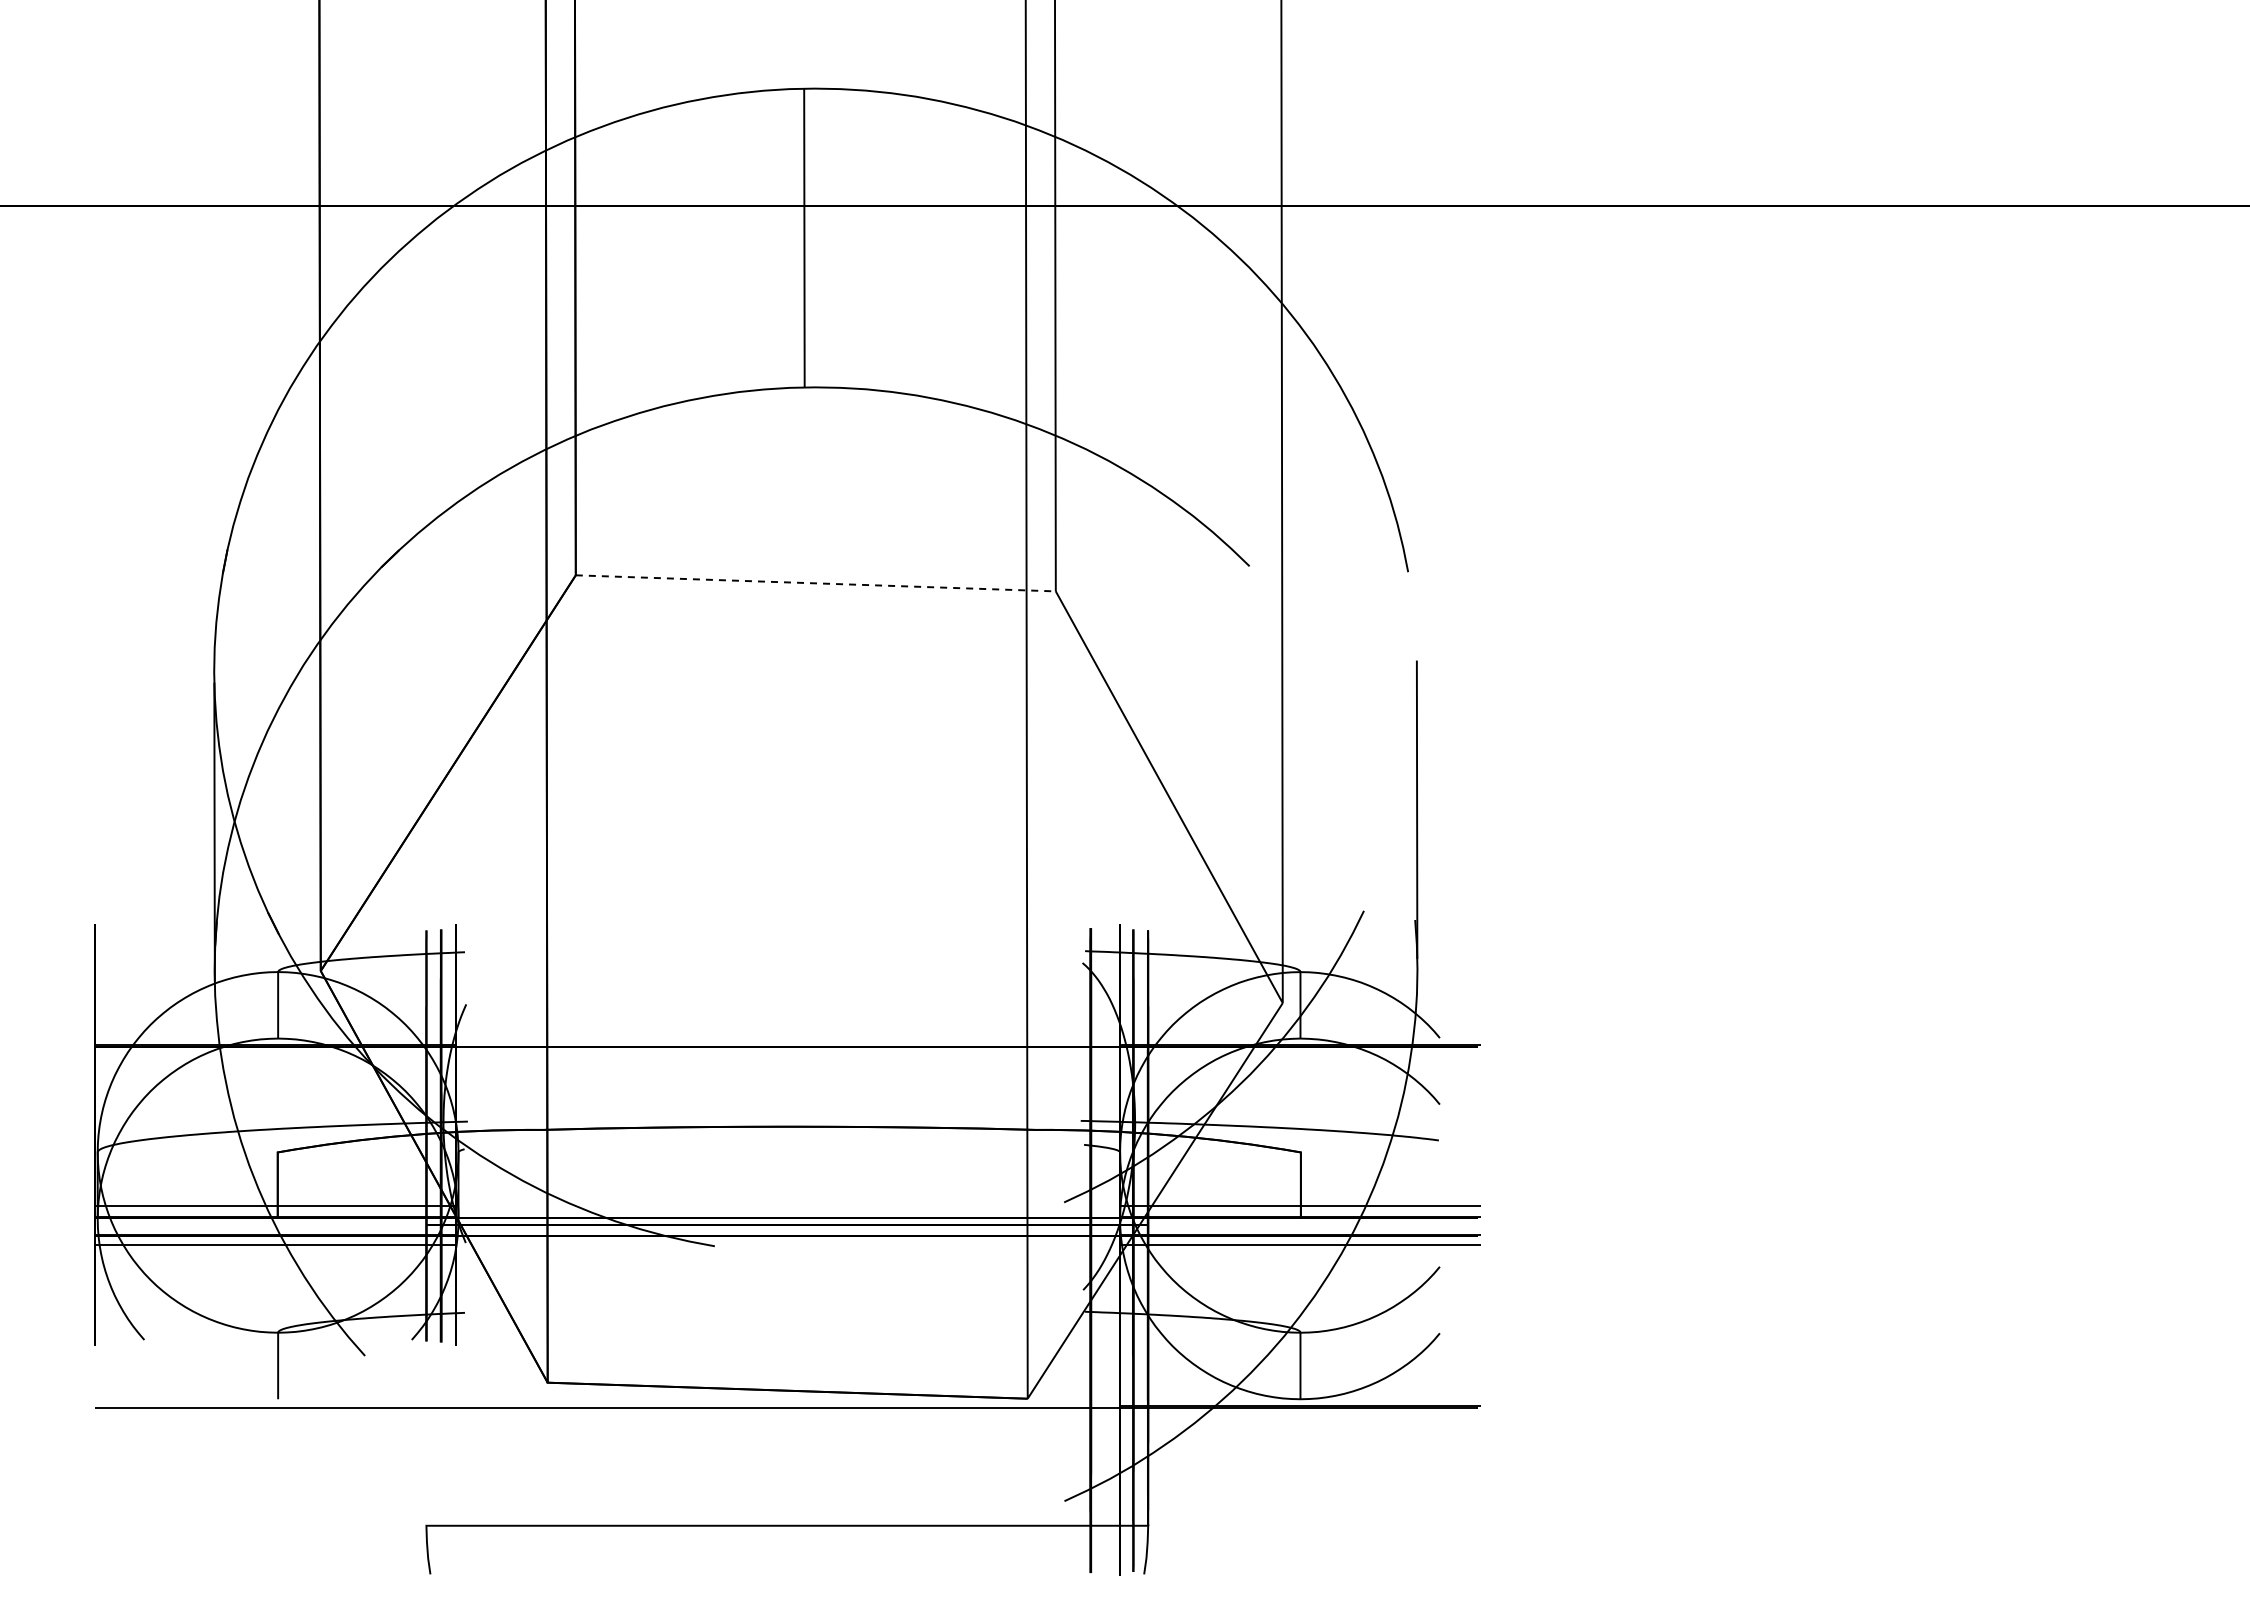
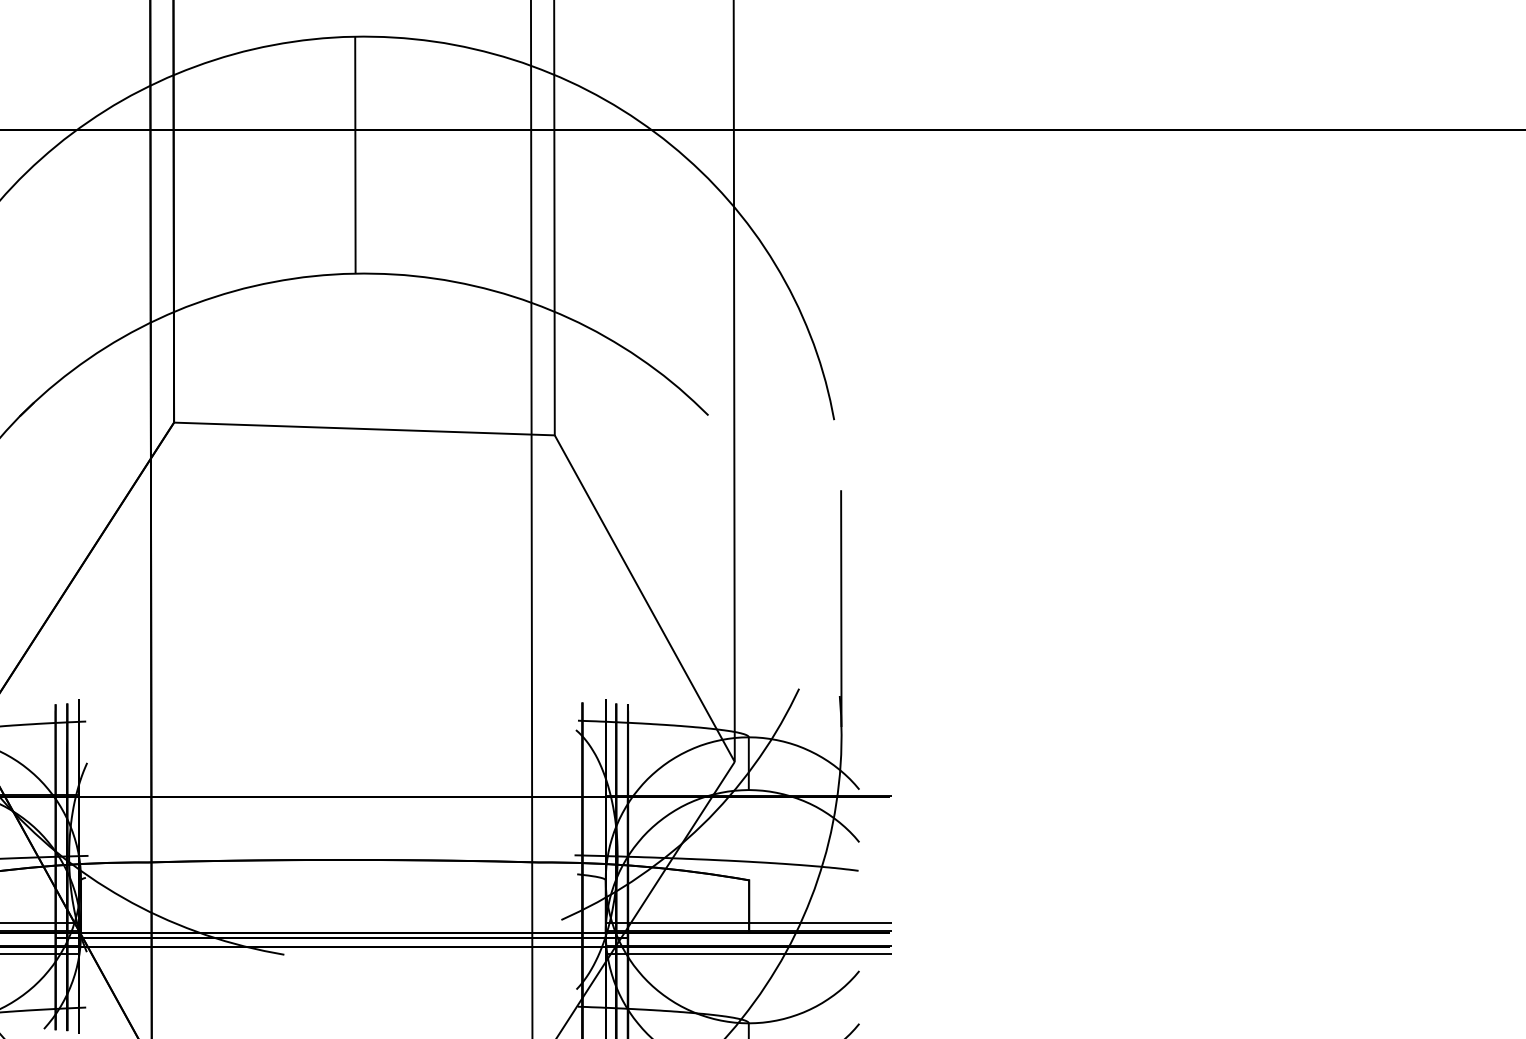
line: (816, 583) -> (364, 429), dashed -> solid

